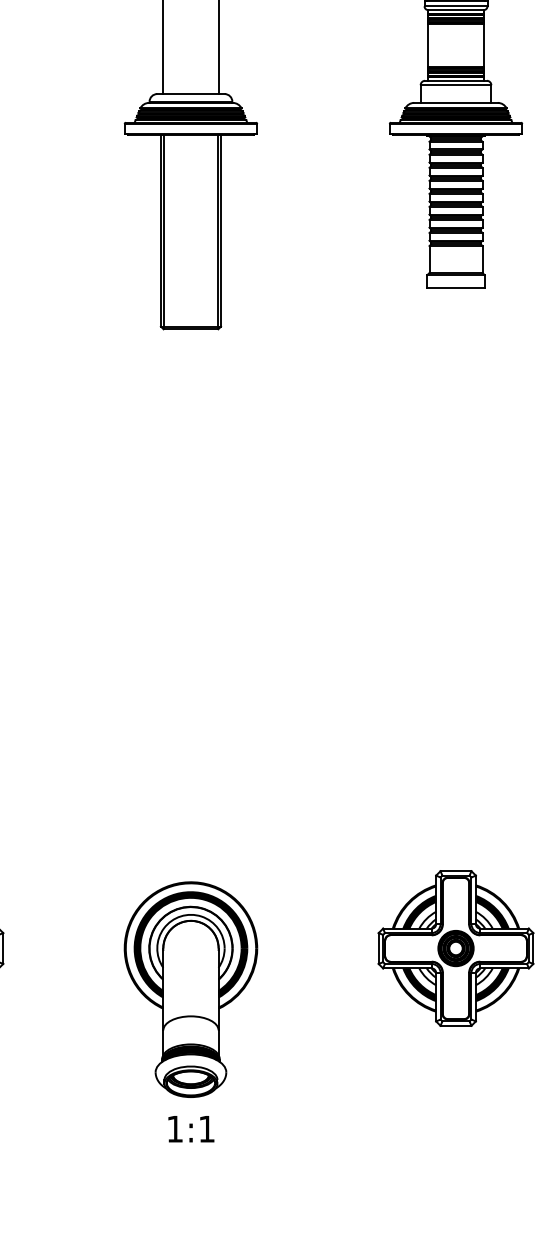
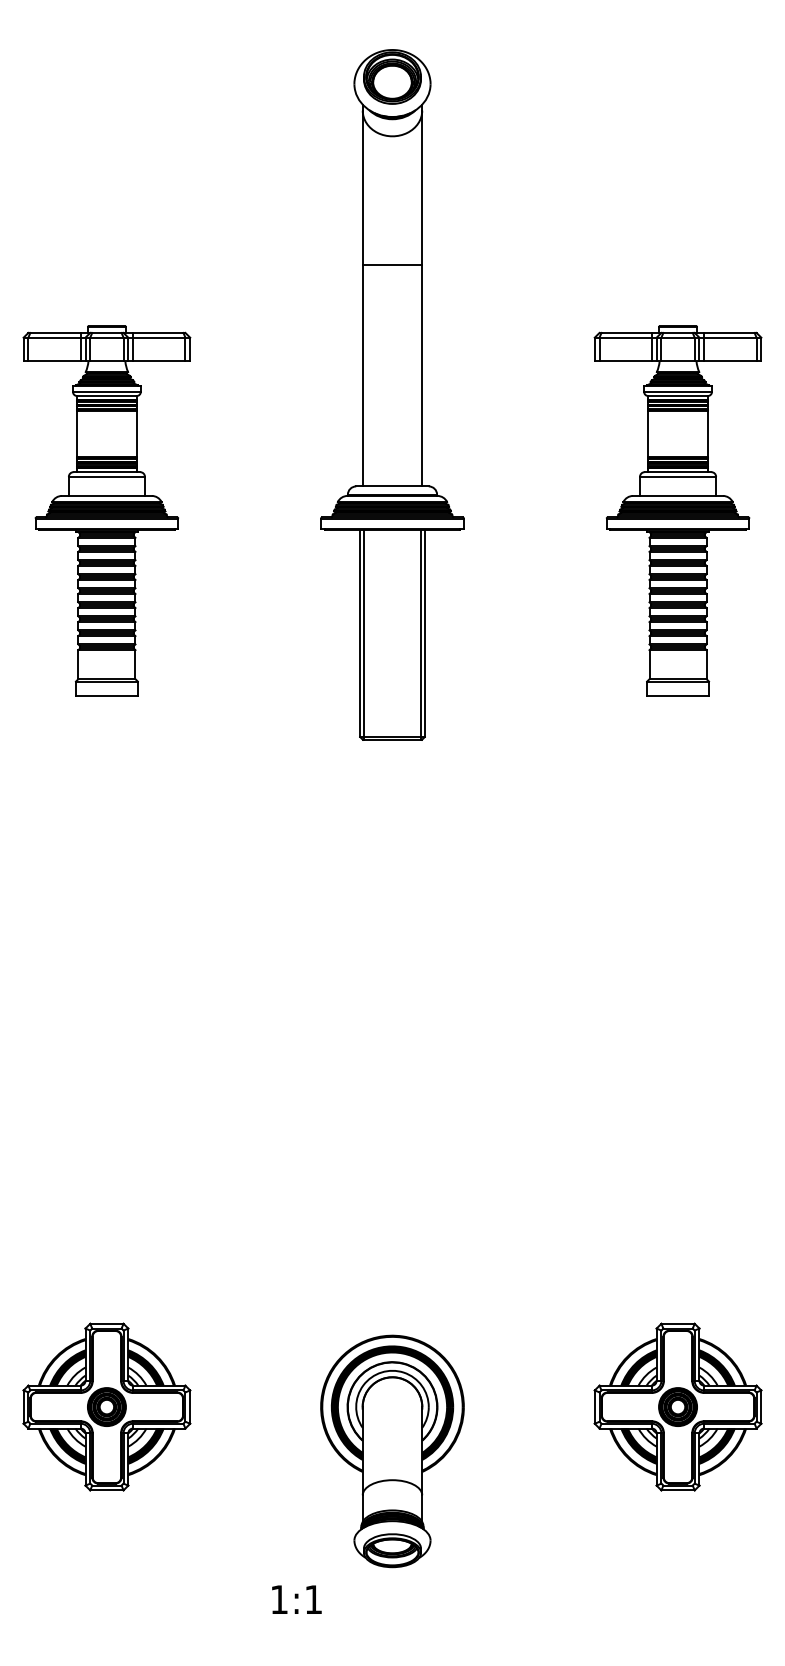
text: (190, 1128) -> (296, 1599), moved

